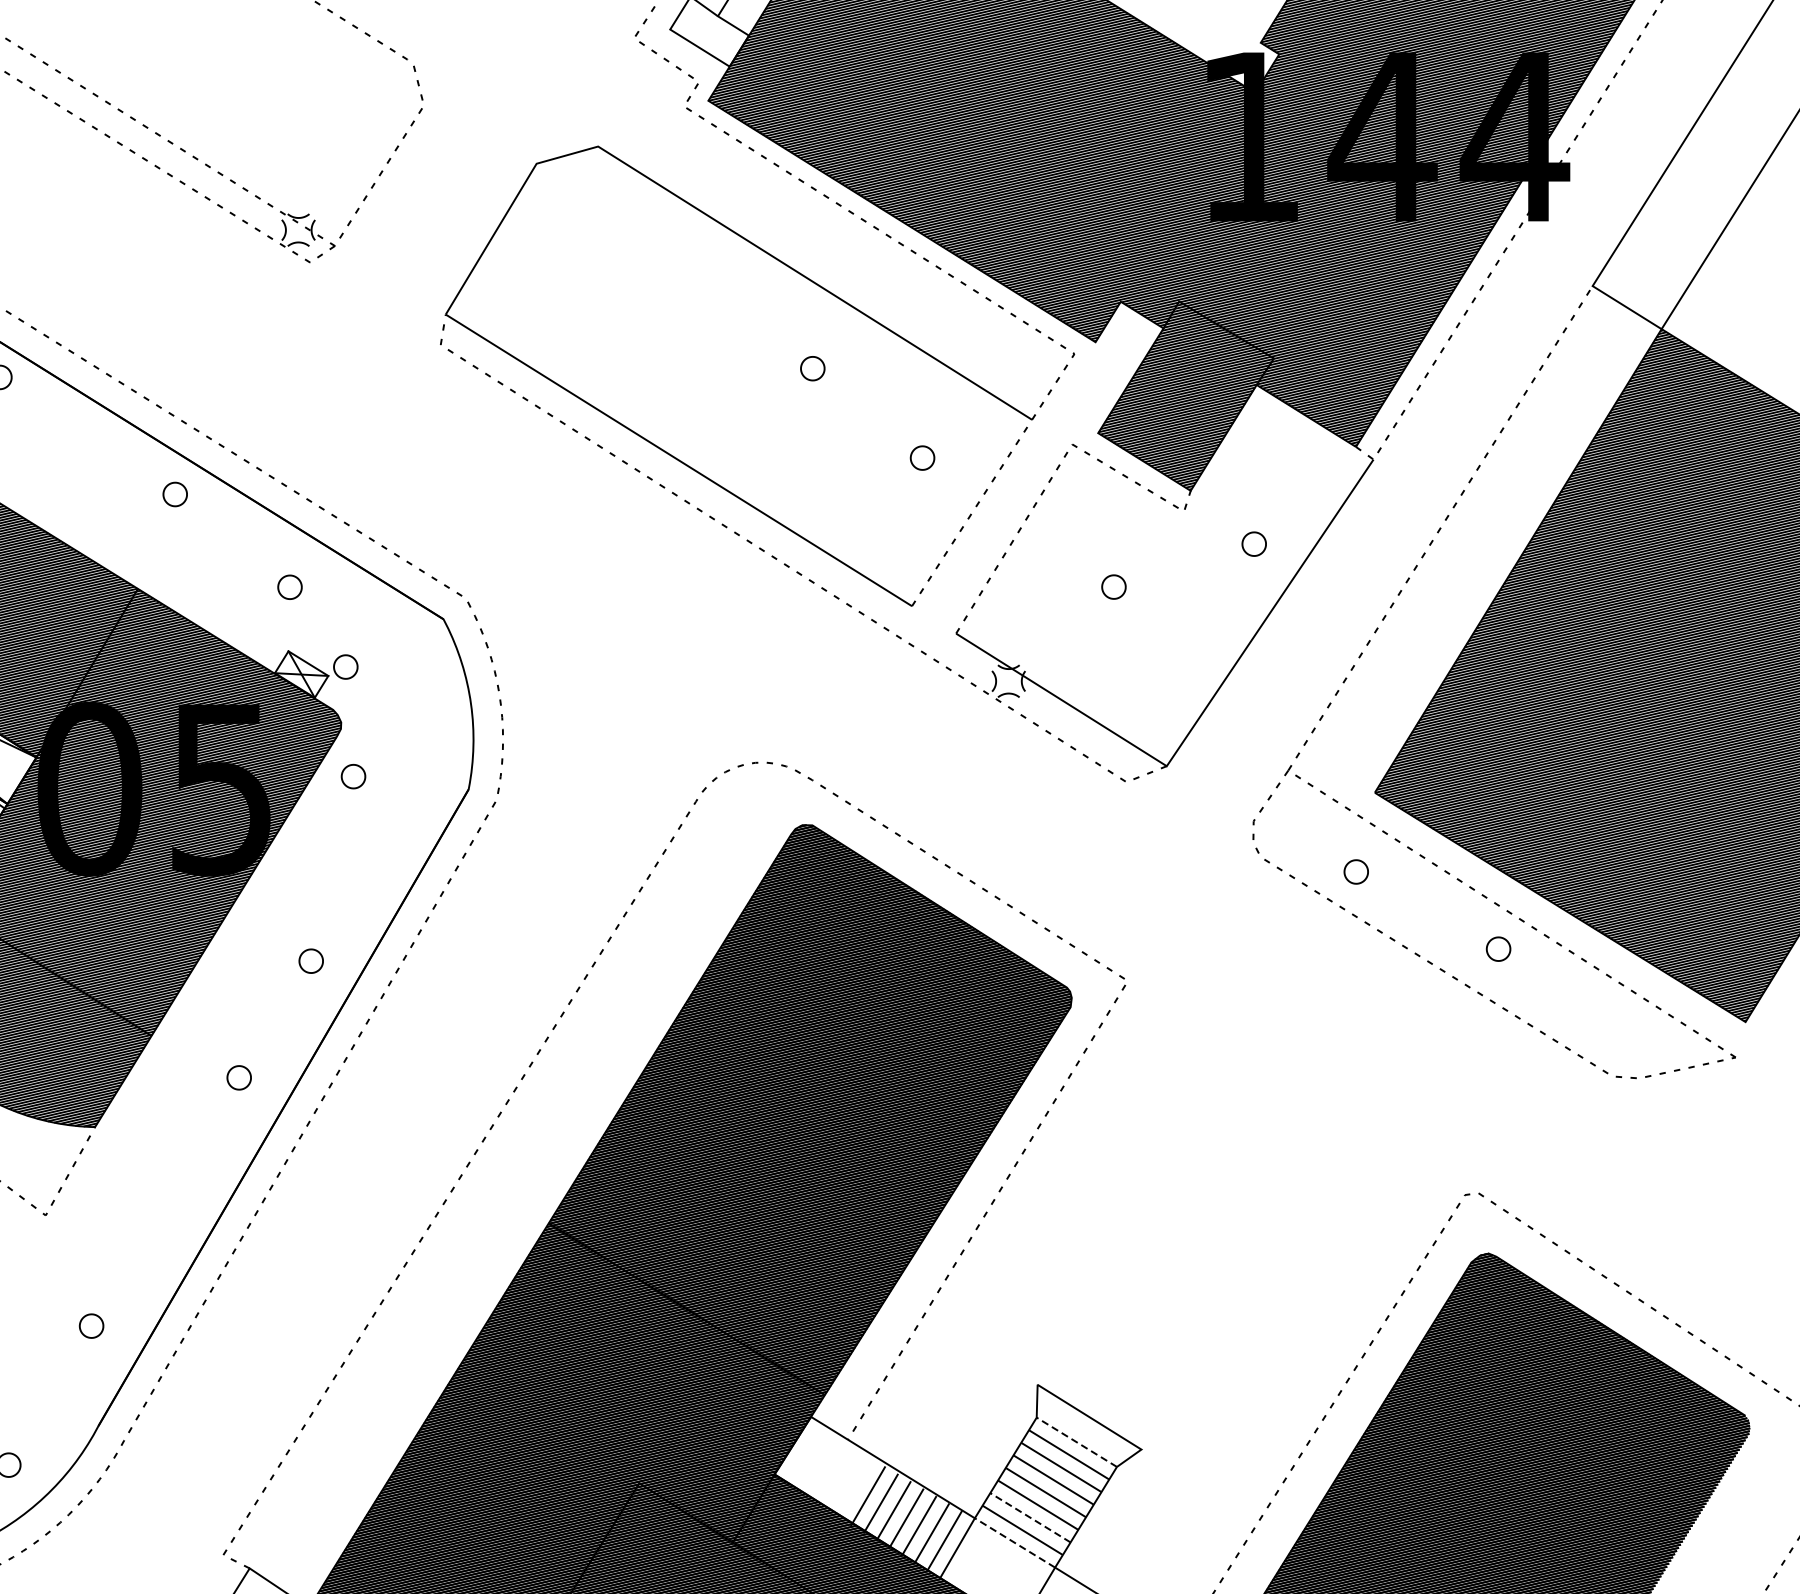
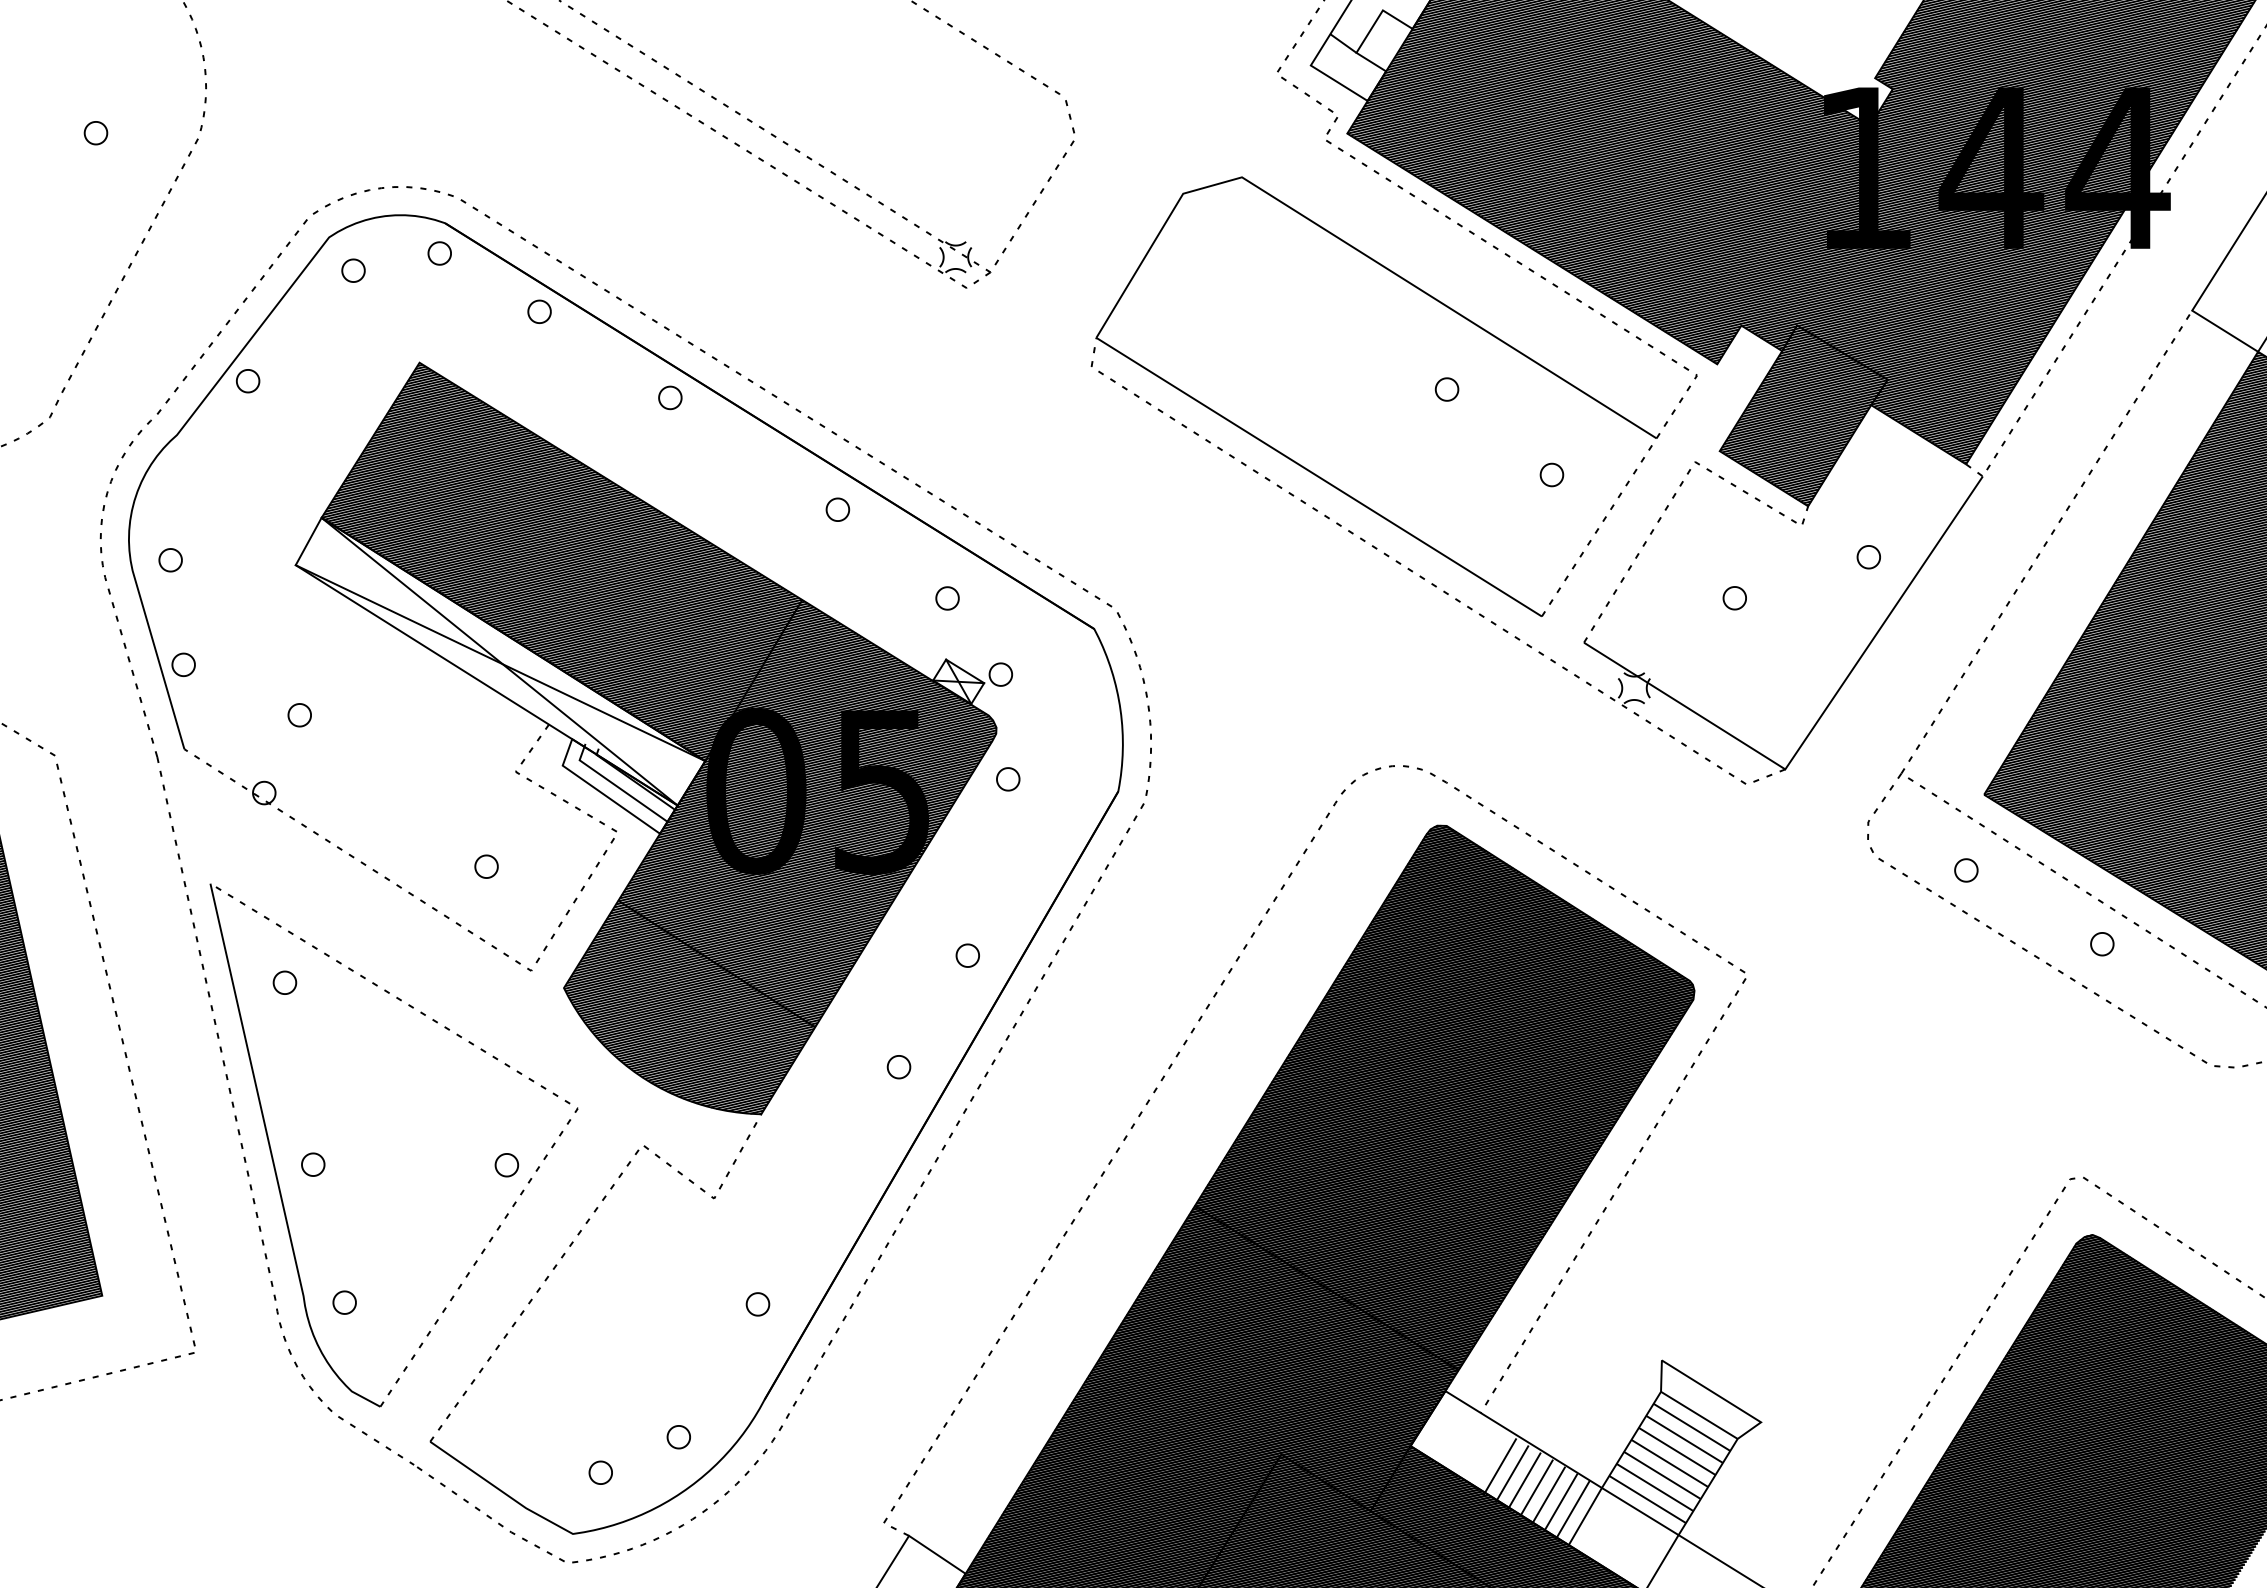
line: (1076, 1442) -> (1699, 1415), dashed -> solid
line: (1029, 1517) -> (1654, 1487), dashed -> solid
line: (1014, 1542) -> (1639, 1511), dashed -> solid

